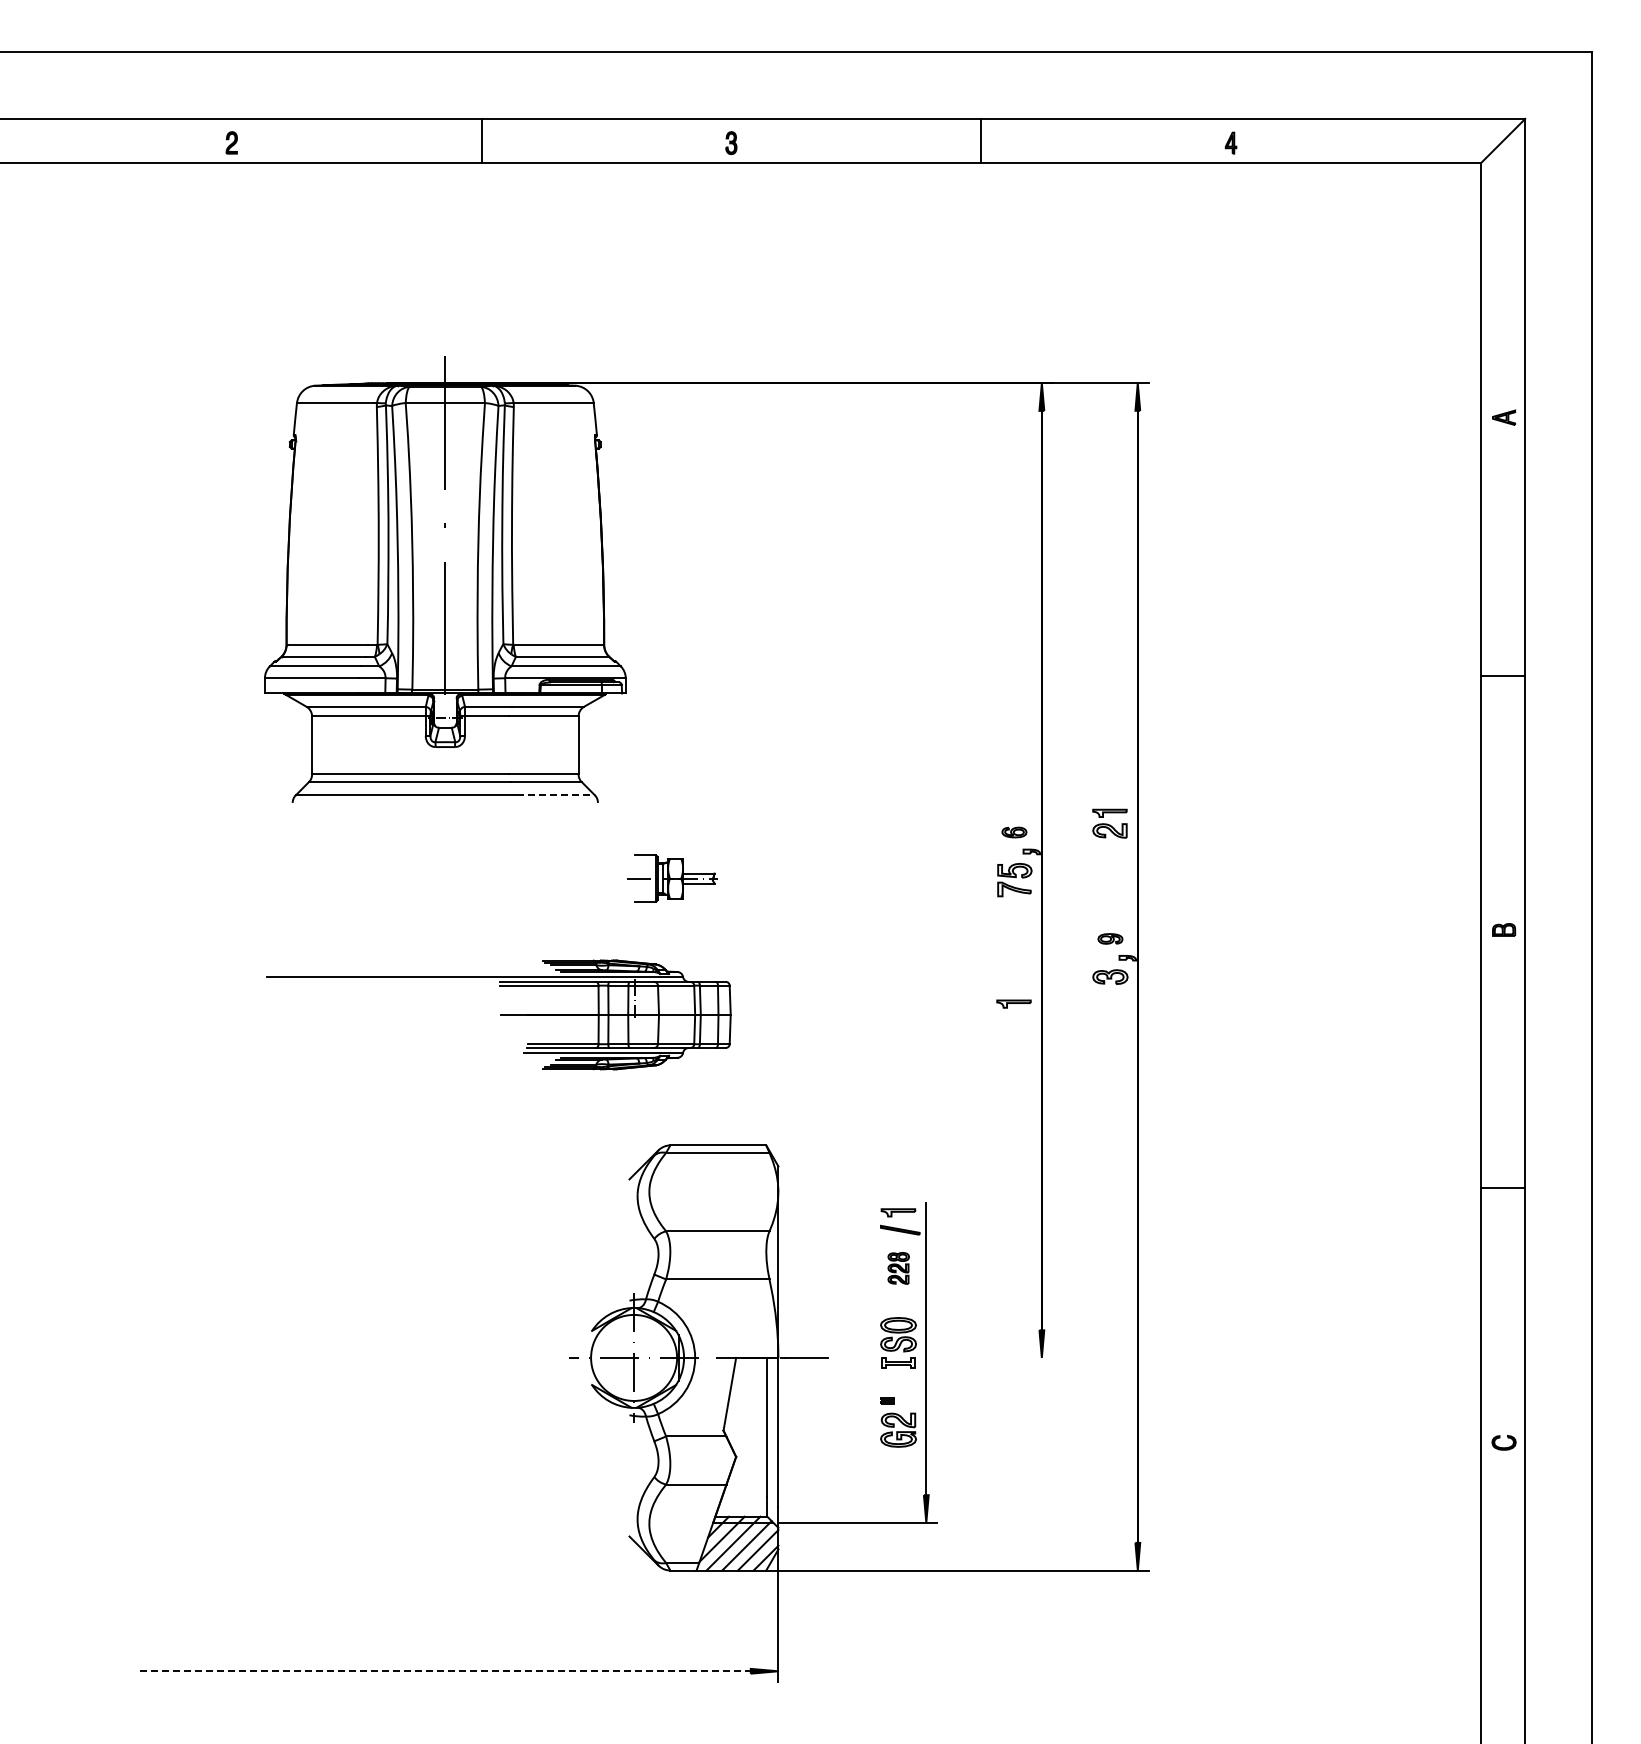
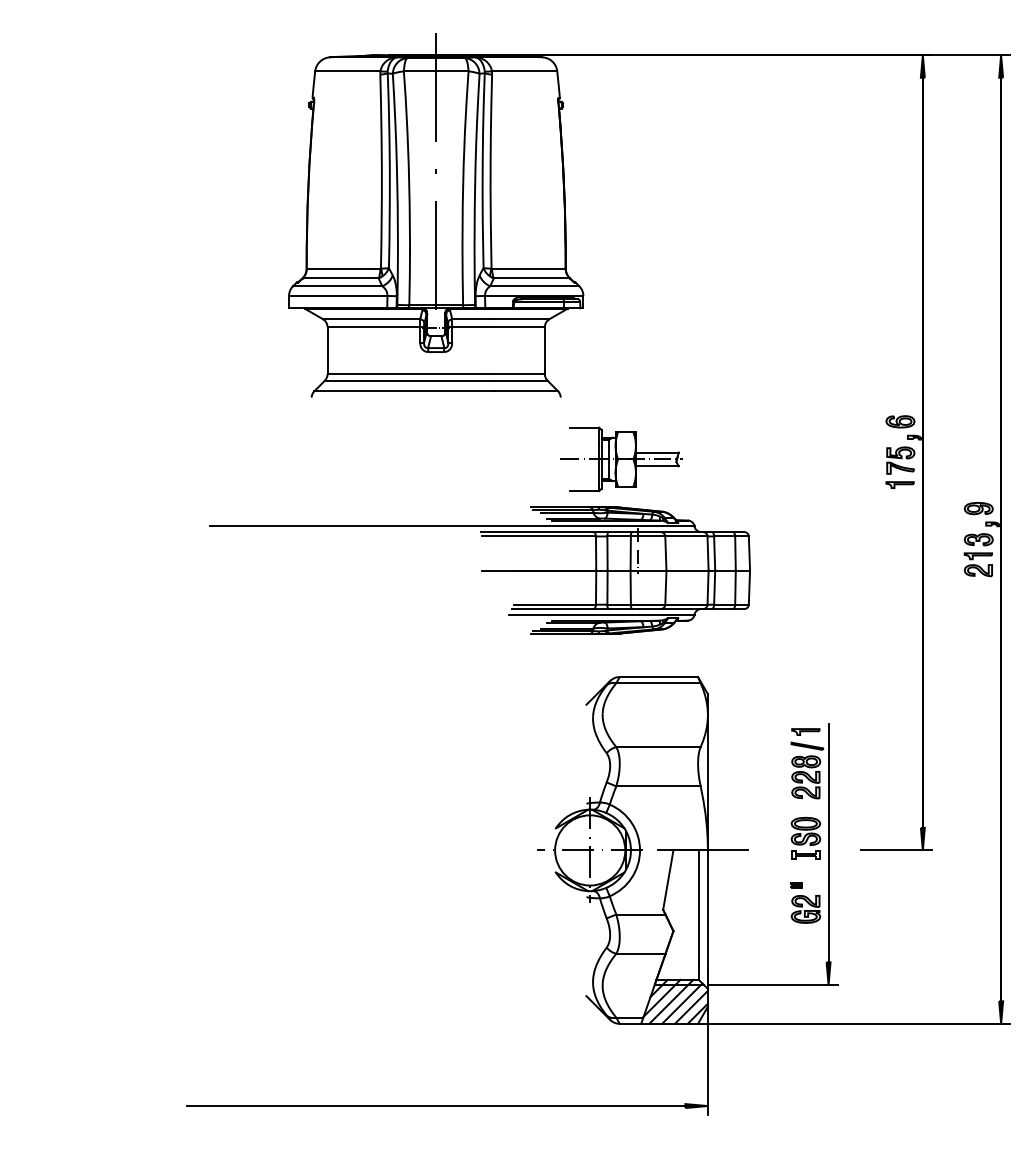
line: (555, 795) -> (526, 391), dashed -> solid
part: (1109, 823) -> (978, 564), moved
part: (1014, 832) -> (900, 421), size x1.43
part: (672, 878) -> (621, 459), size x1.67
part: (1110, 938) -> (978, 508), size x1.43
part: (1013, 1003) -> (899, 484), moved
part: (498, 1014) -> (479, 570), size x1.43
part: (898, 1268) -> (805, 777), size x1.67
line: (1009, 1357) -> (896, 850), added
line: (445, 1671) -> (436, 1106), dashed -> solid

